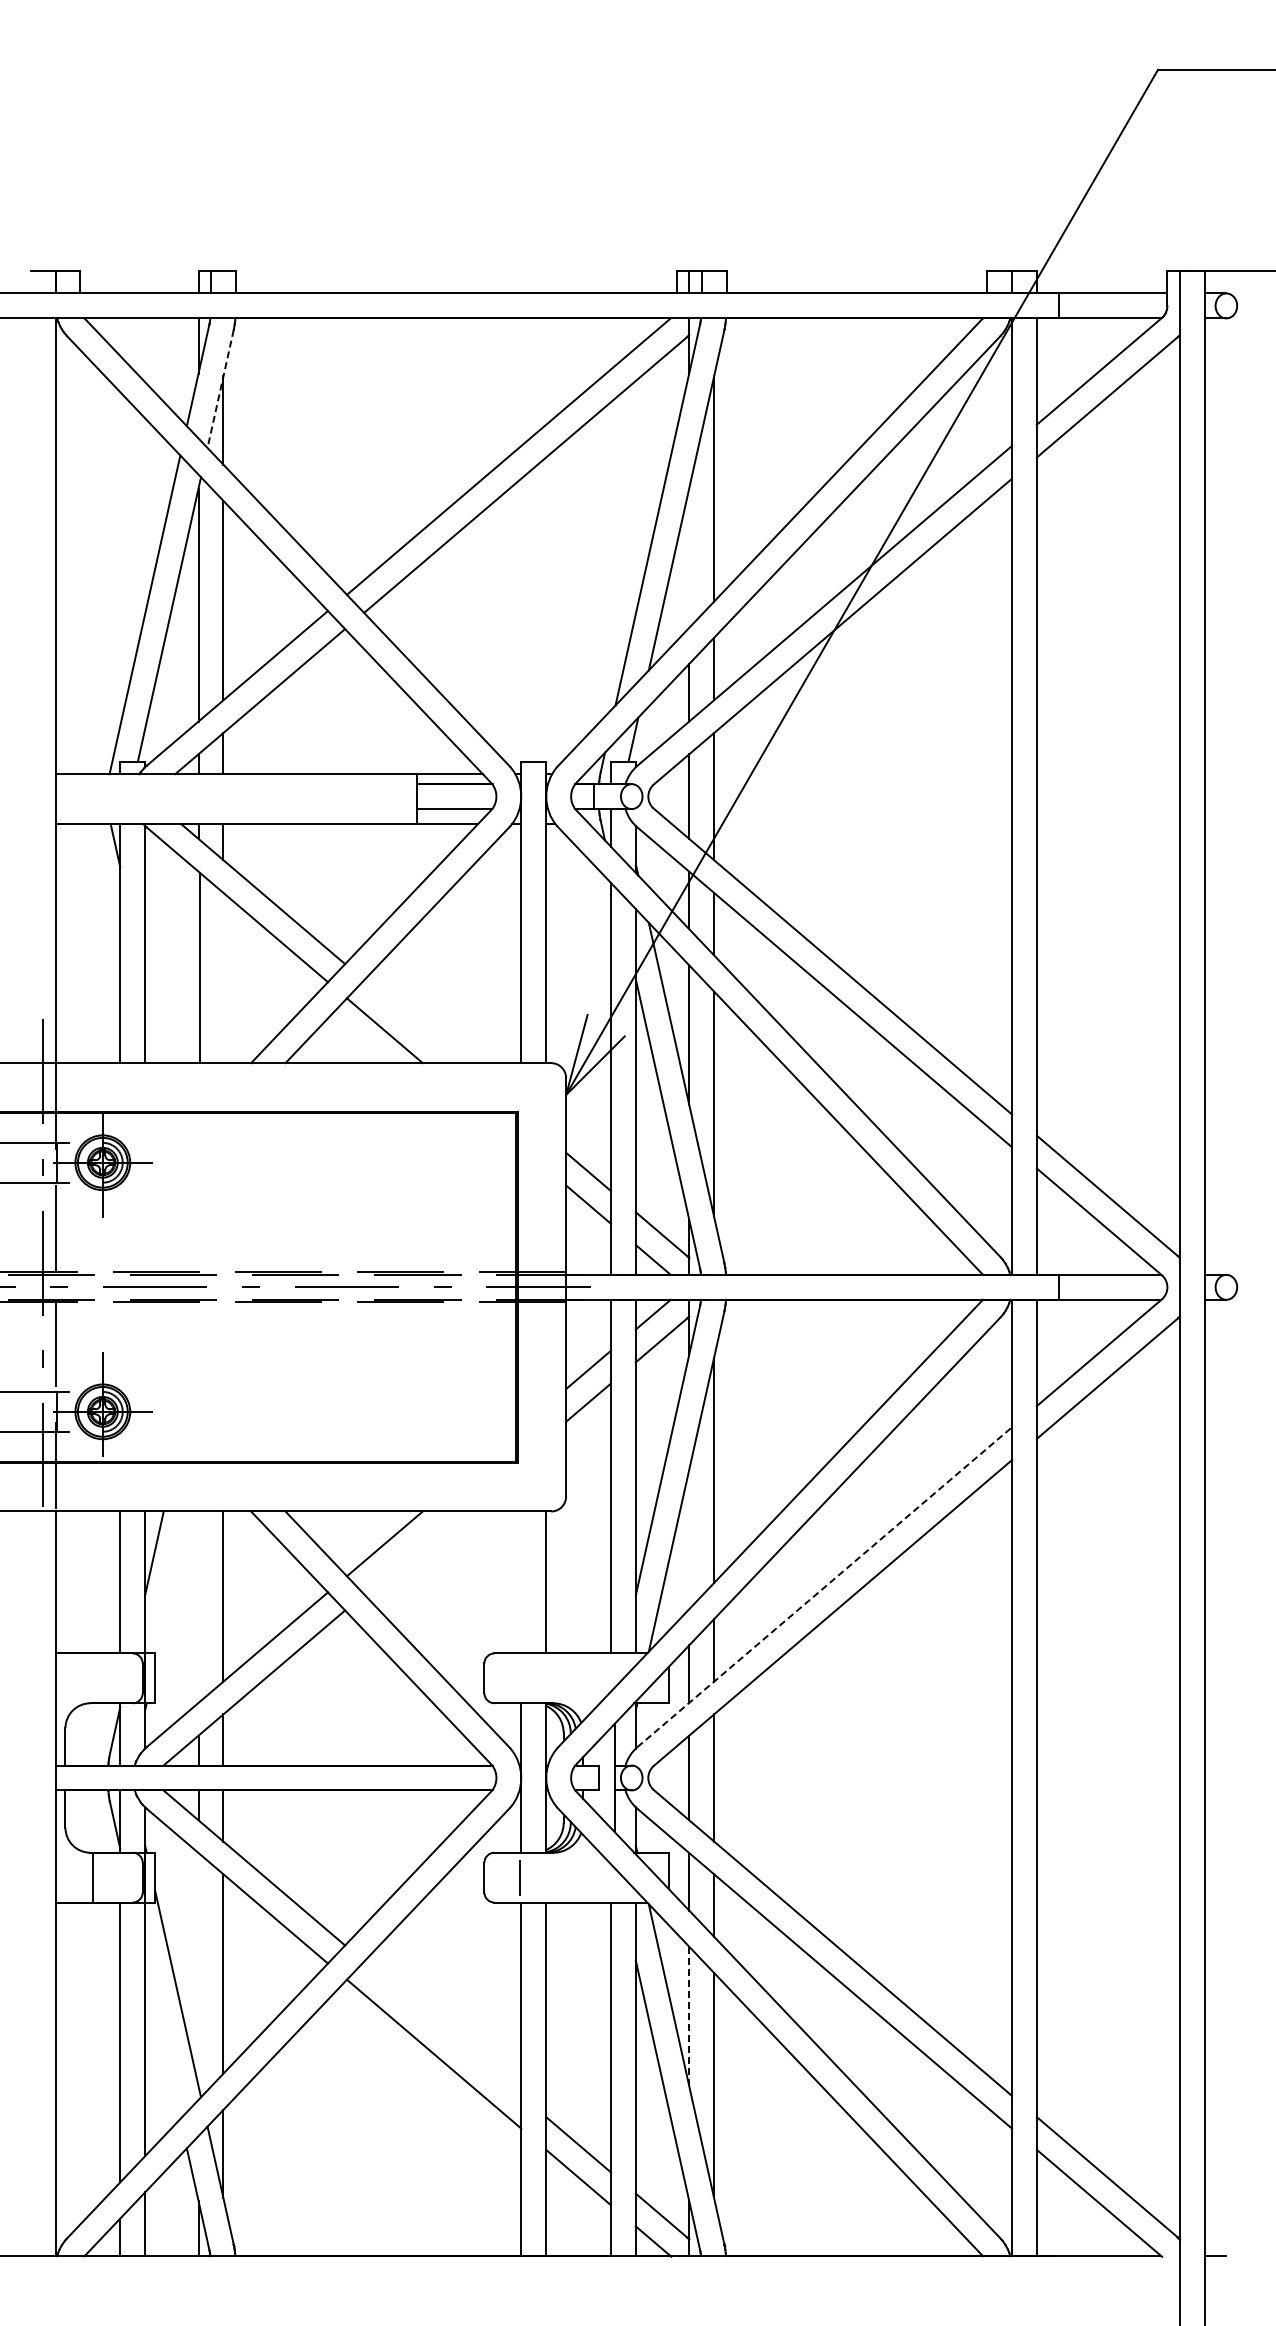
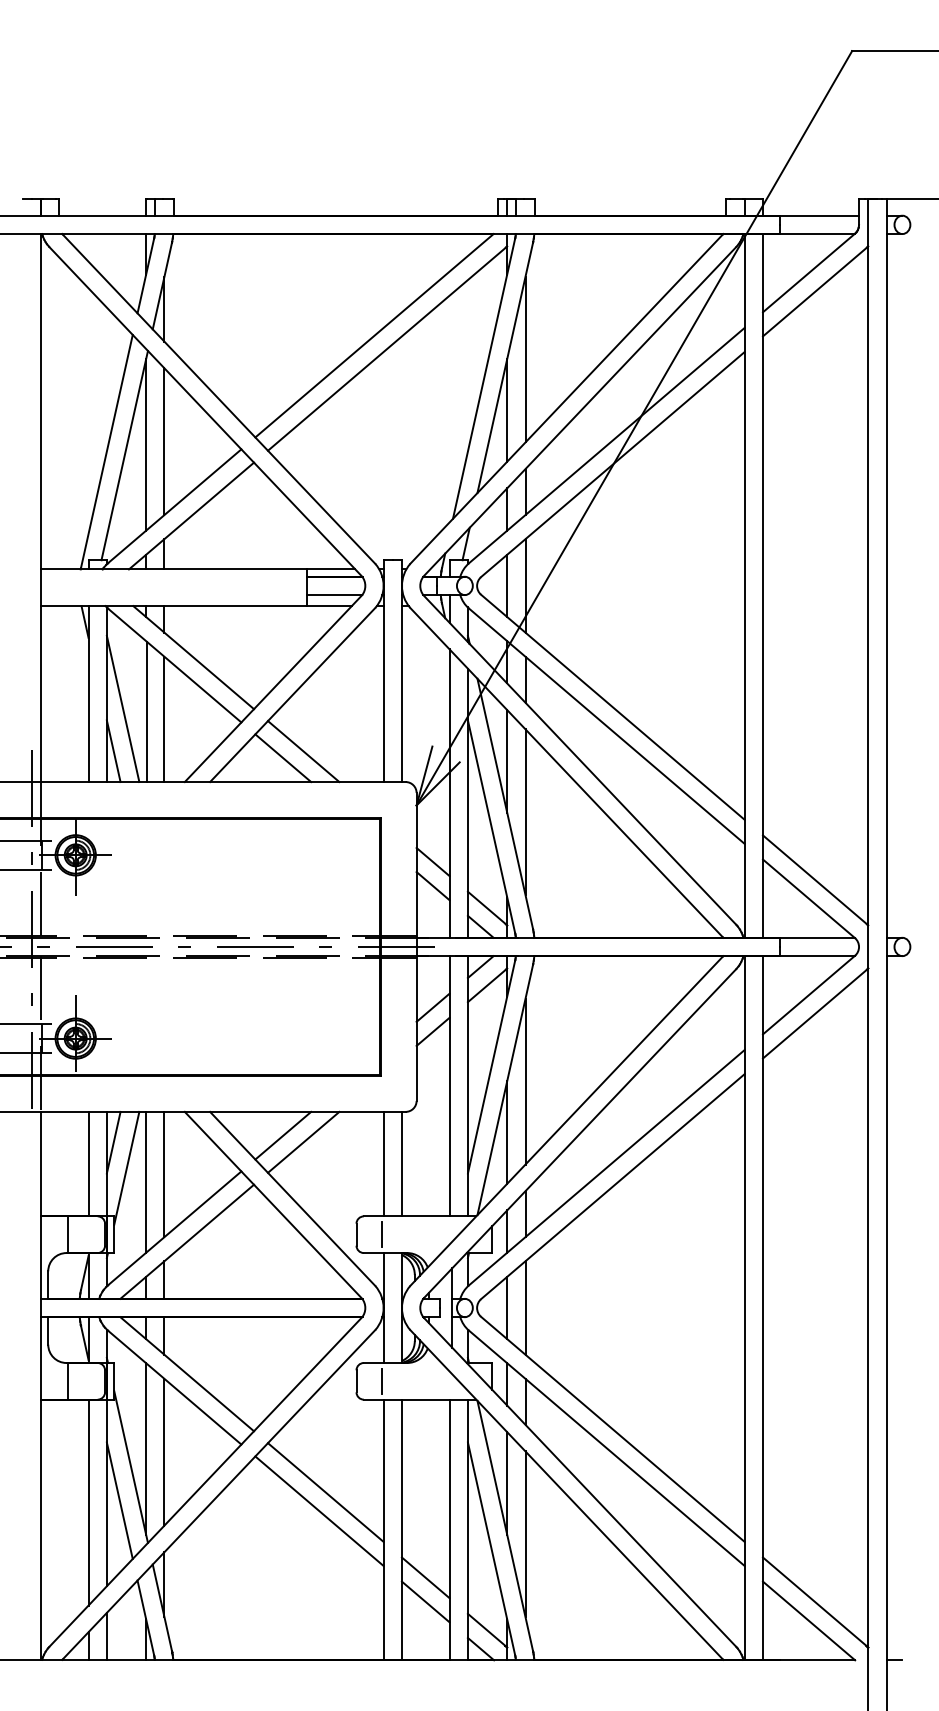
line: (220, 389) -> (162, 286), dashed -> solid
line: (689, 557) -> (507, 409), added
line: (167, 963) -> (123, 708), added
line: (223, 977) -> (164, 719), added
line: (154, 1021) -> (113, 751), added
line: (412, 1021) -> (303, 751), added
line: (689, 1539) -> (507, 1132), added
line: (412, 1552) -> (303, 1142), added
line: (521, 1582) -> (383, 1164), added
line: (825, 1586) -> (607, 1167), dashed -> solid
line: (172, 1588) -> (126, 1168), added
line: (198, 1606) -> (146, 1181), added
line: (92, 1678) -> (68, 1234), added
line: (519, 1678) -> (382, 1234), added
line: (198, 1969) -> (146, 1448), added
line: (689, 2016) -> (507, 1483), dashed -> solid
line: (442, 2028) -> (325, 1492), added
line: (162, 2039) -> (119, 1500), added

